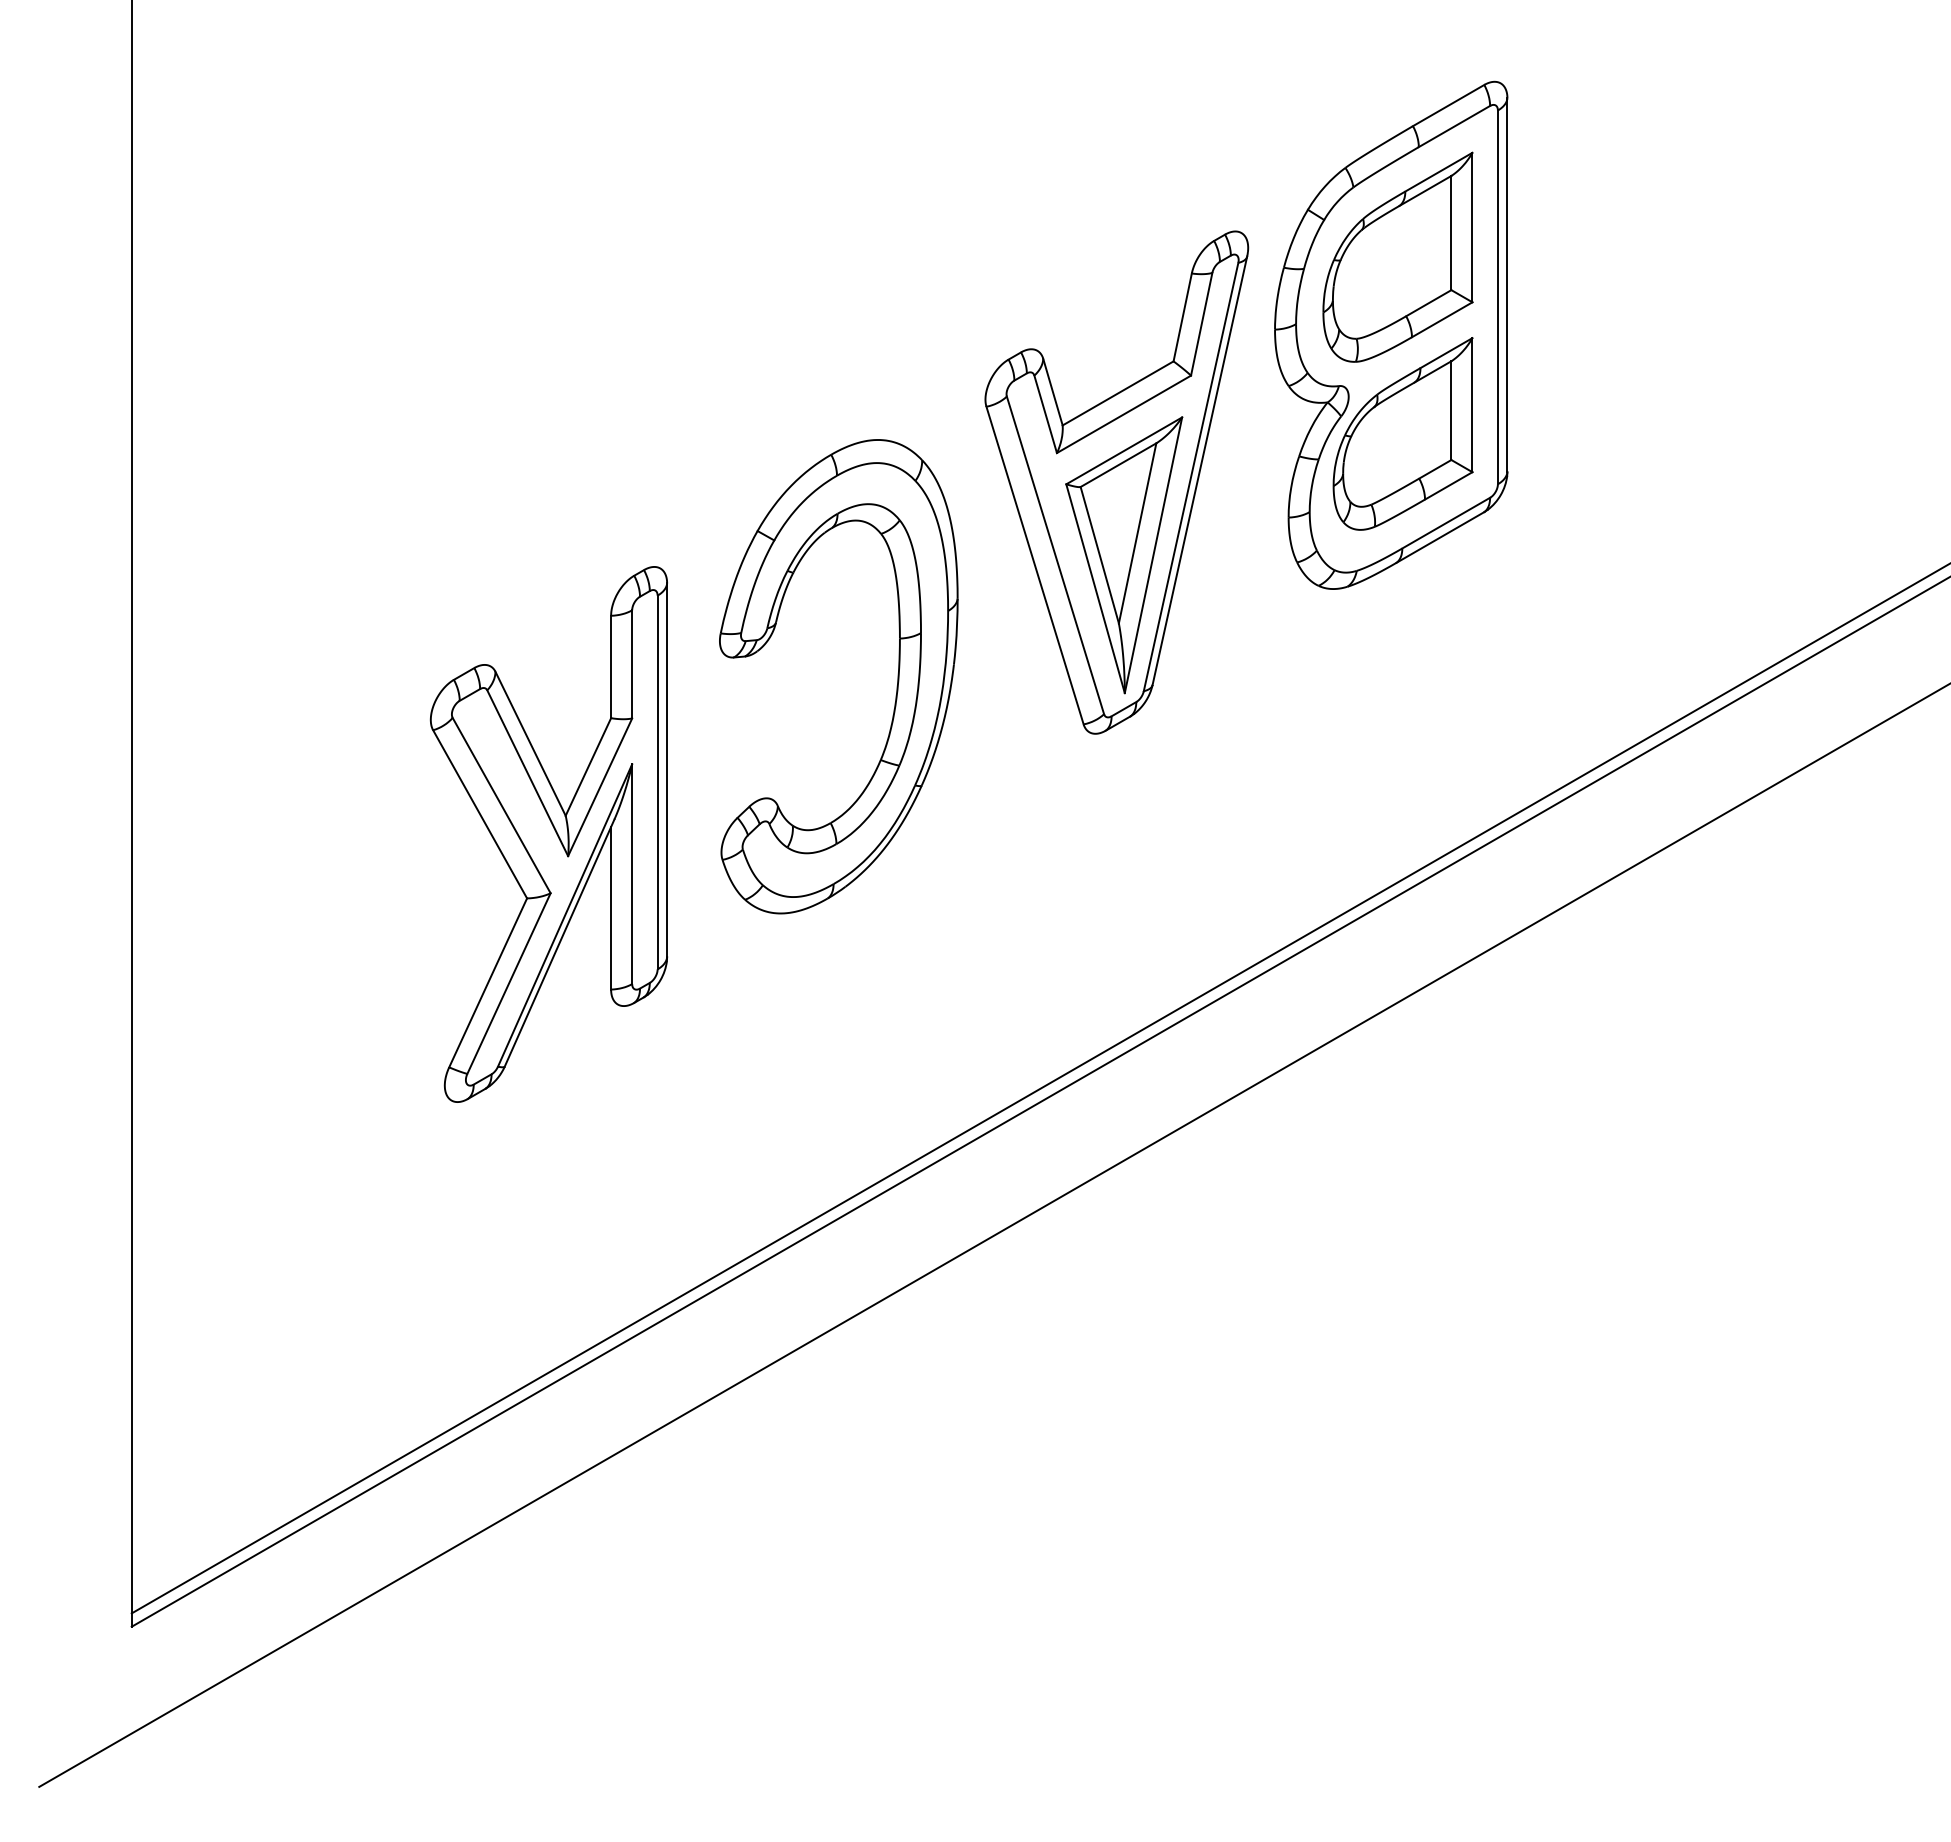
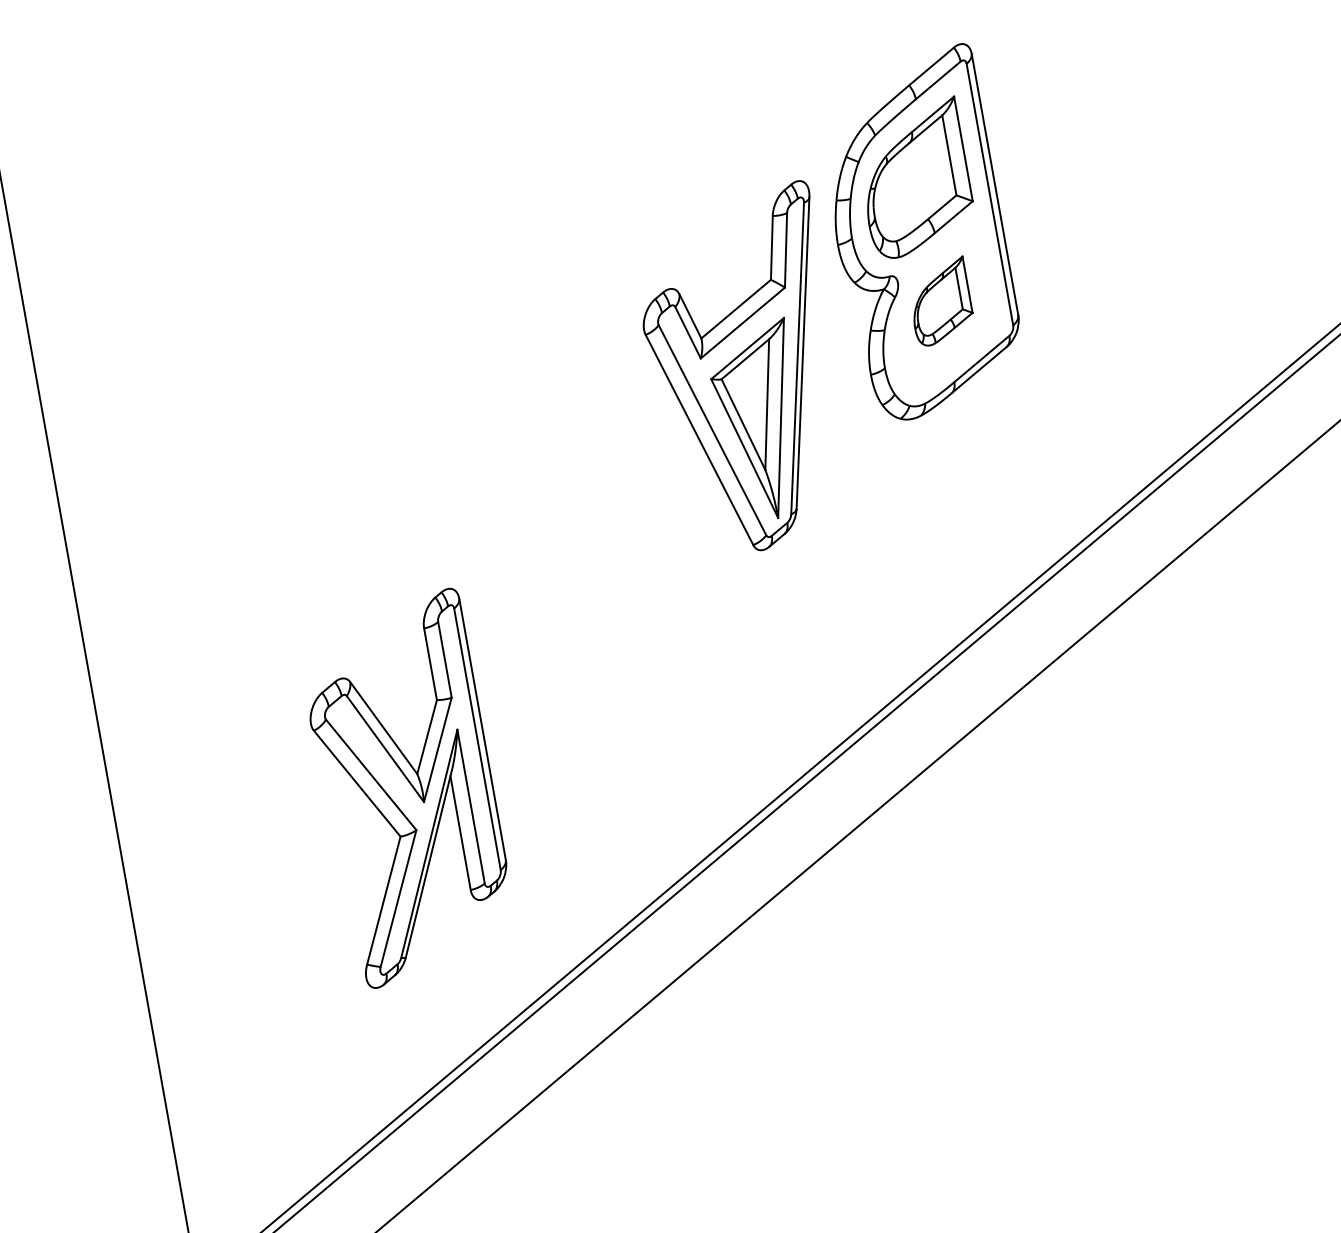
part: (1402, 433) -> (940, 301), size x0.6
part: (896, 686) -> (617, 541), removed
part: (548, 834) -> (407, 789), moved

